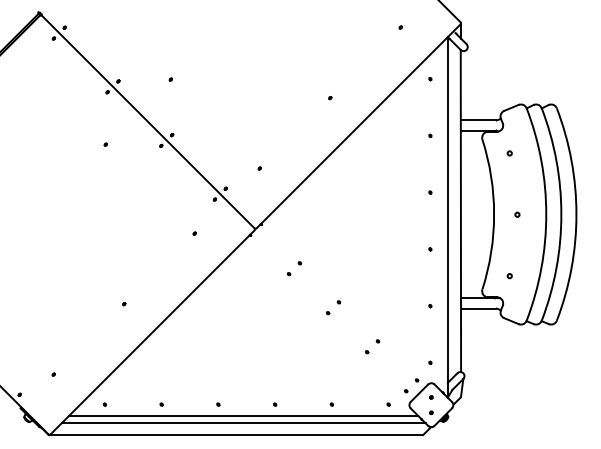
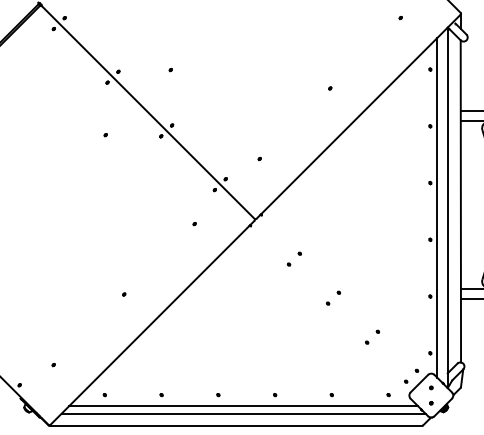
line: (437, 217) -> (437, 207), added

